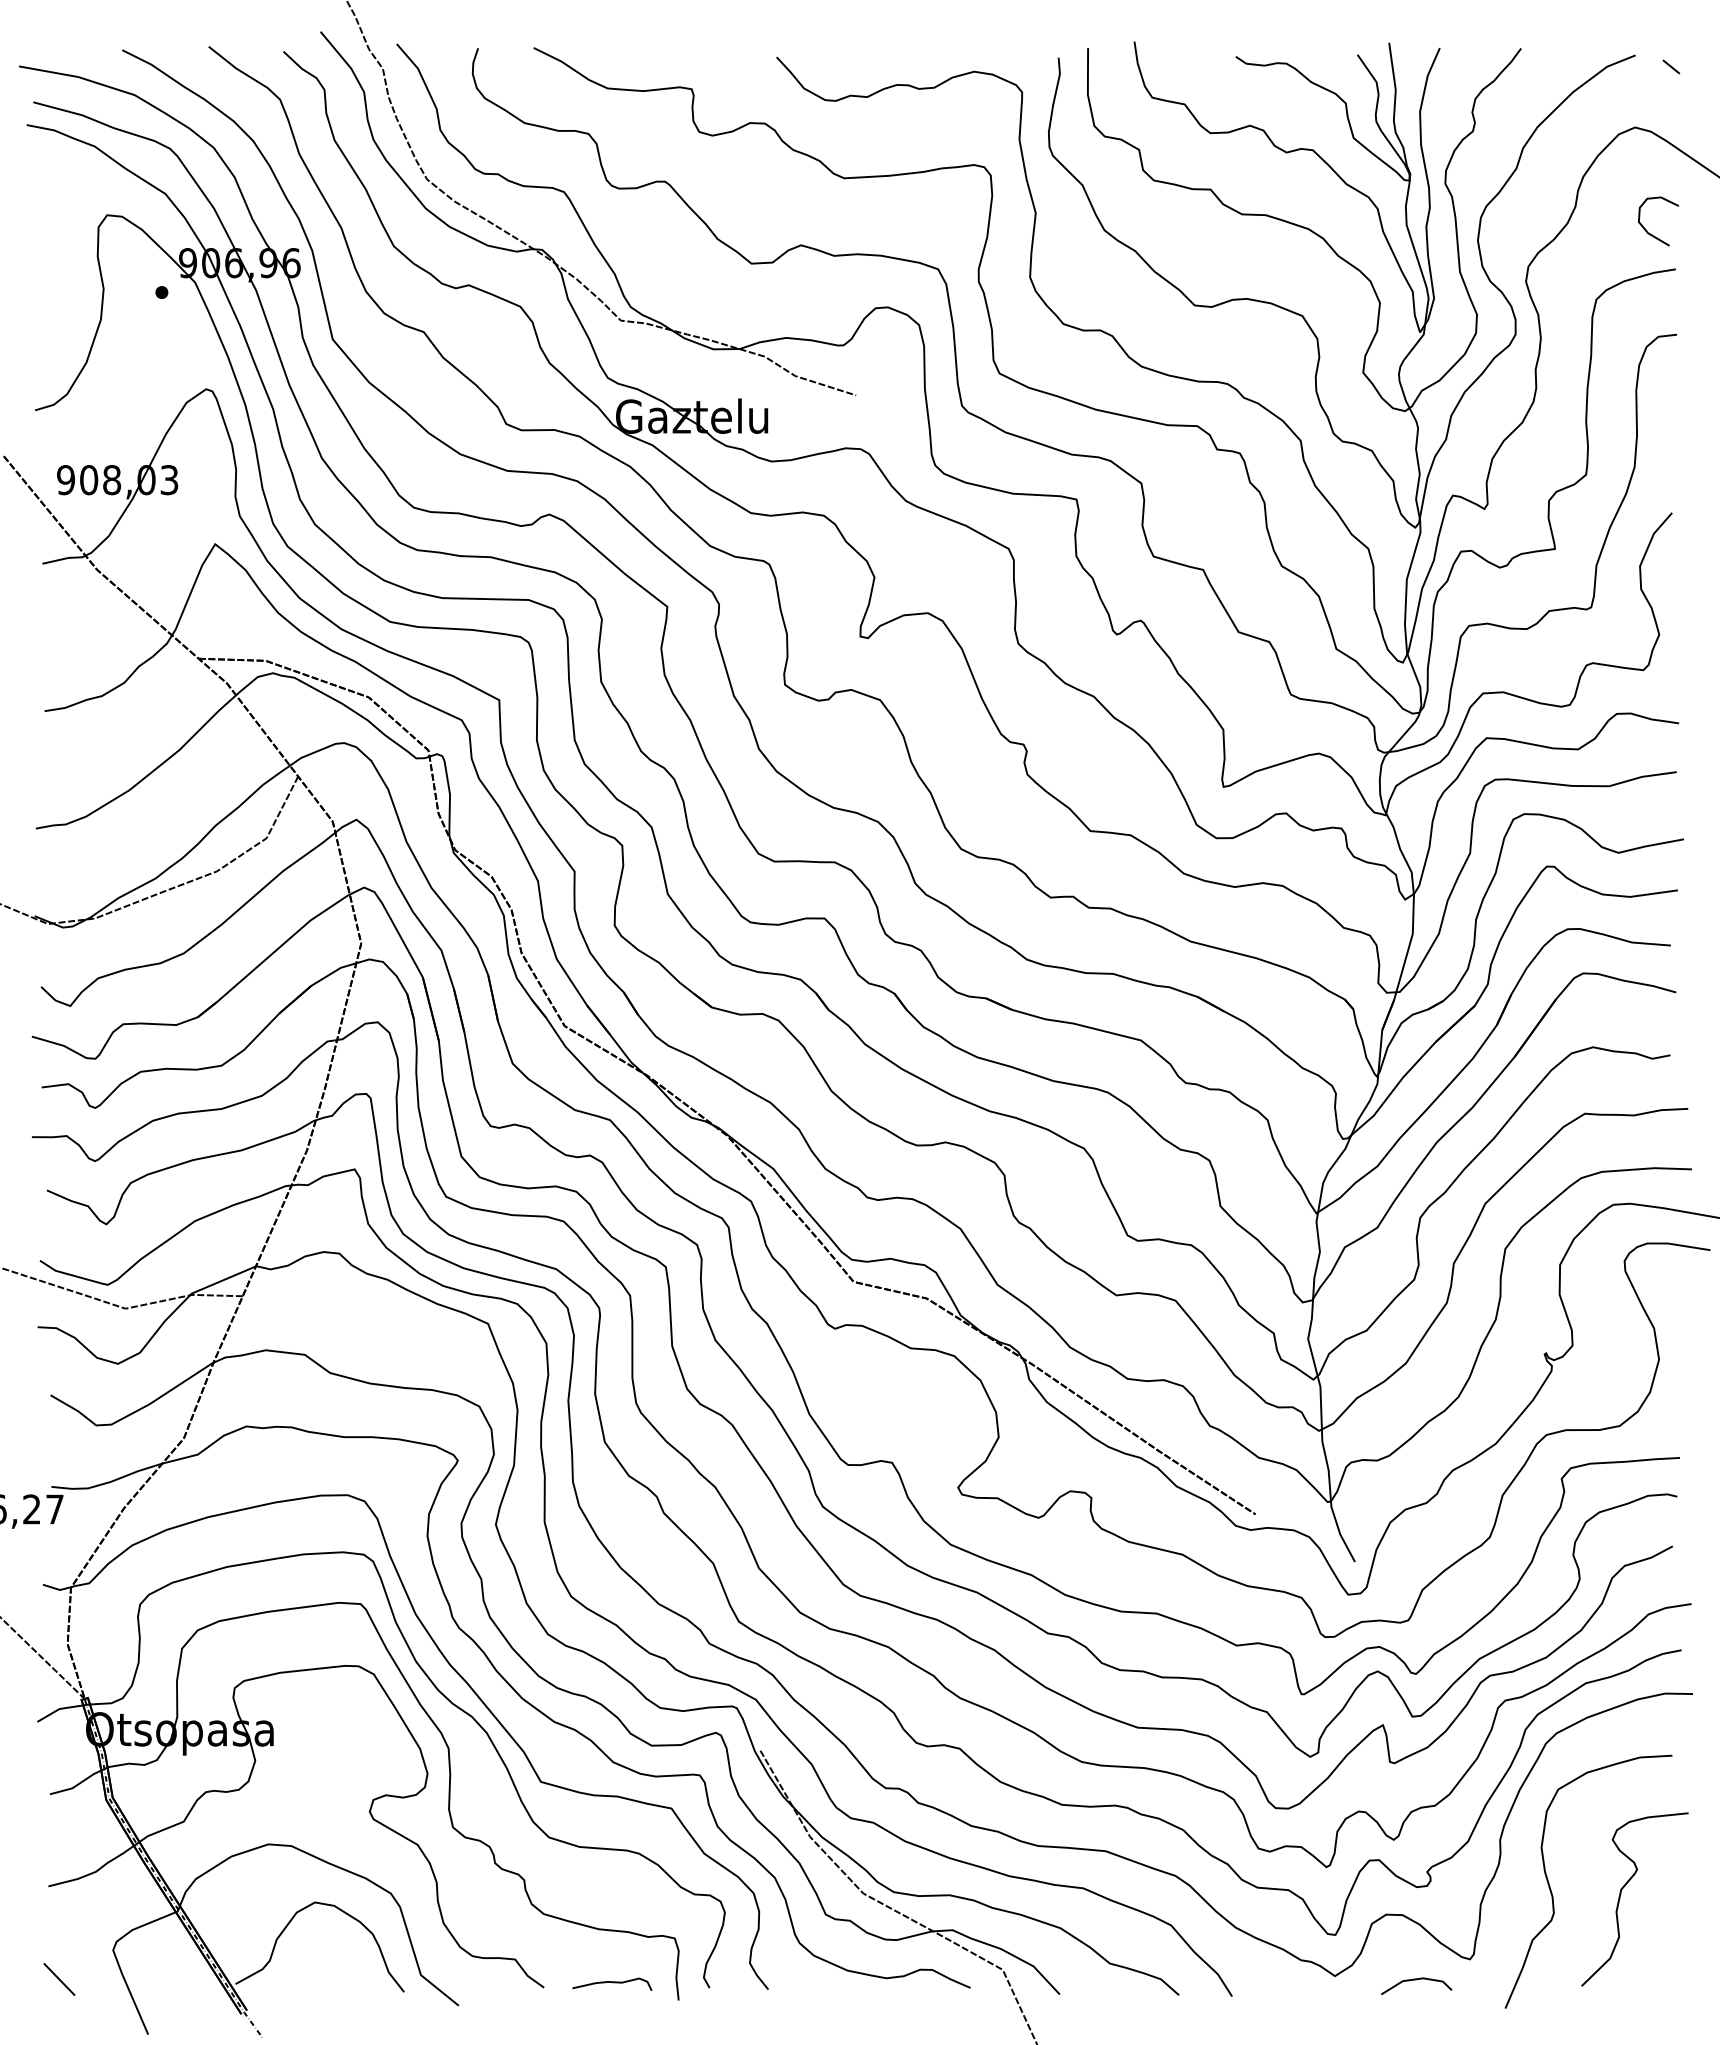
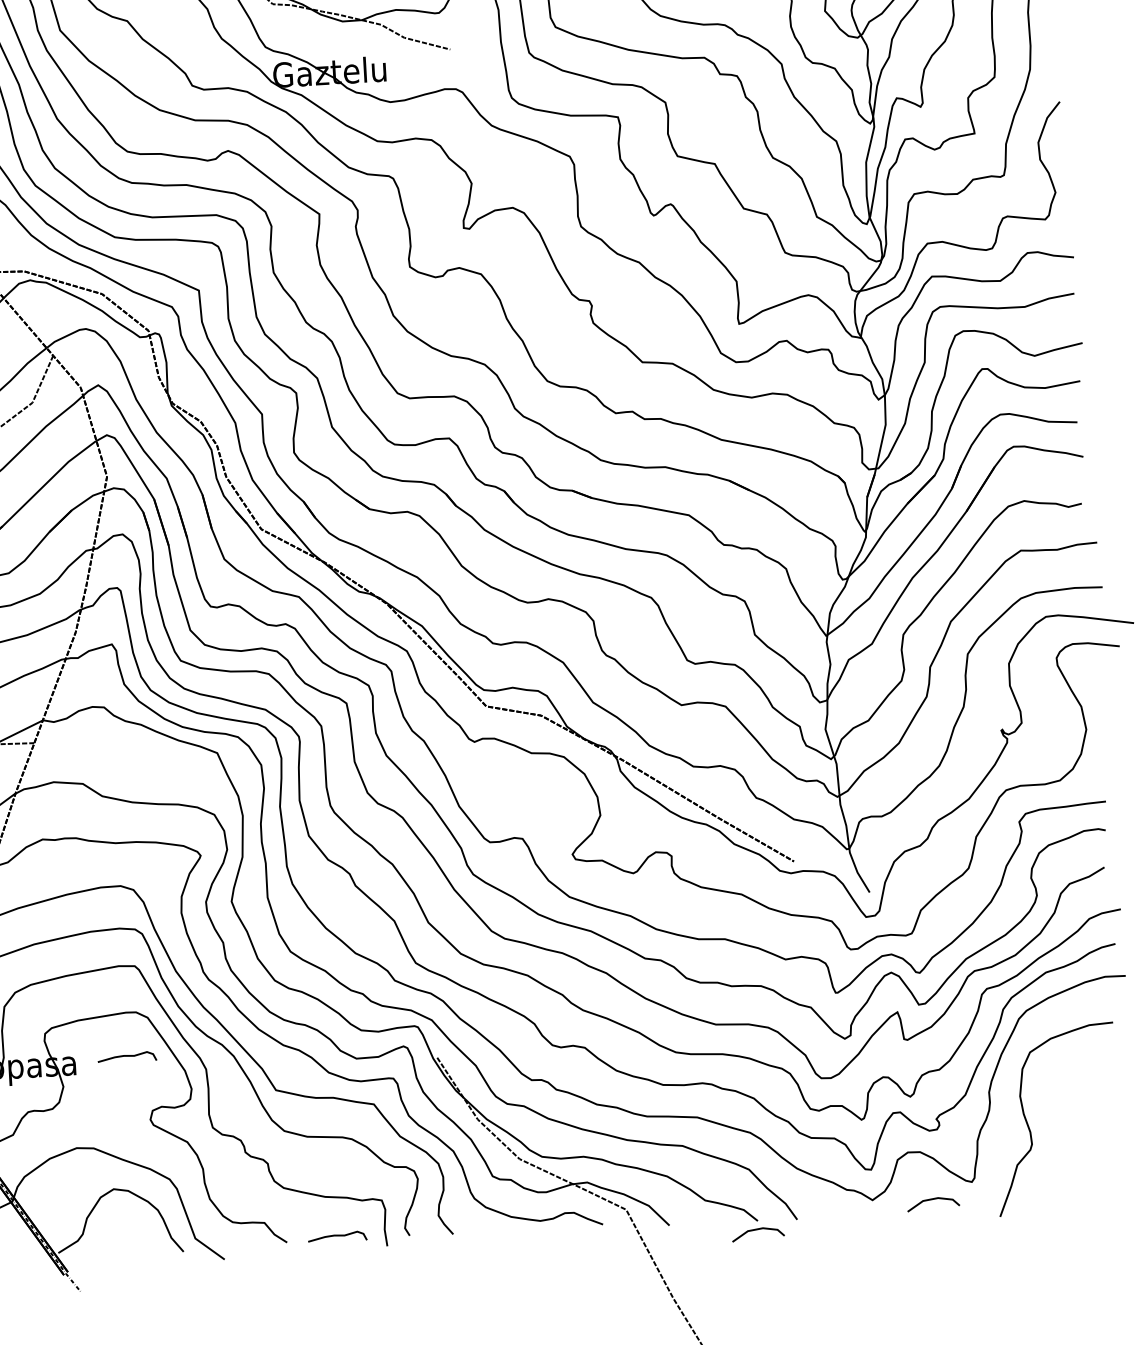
curve: (343, 1725) -> (127, 1056), added
curve: (1621, 1894) -> (1081, 1127), removed
line: (1178, 2007) -> (757, 1230), added

